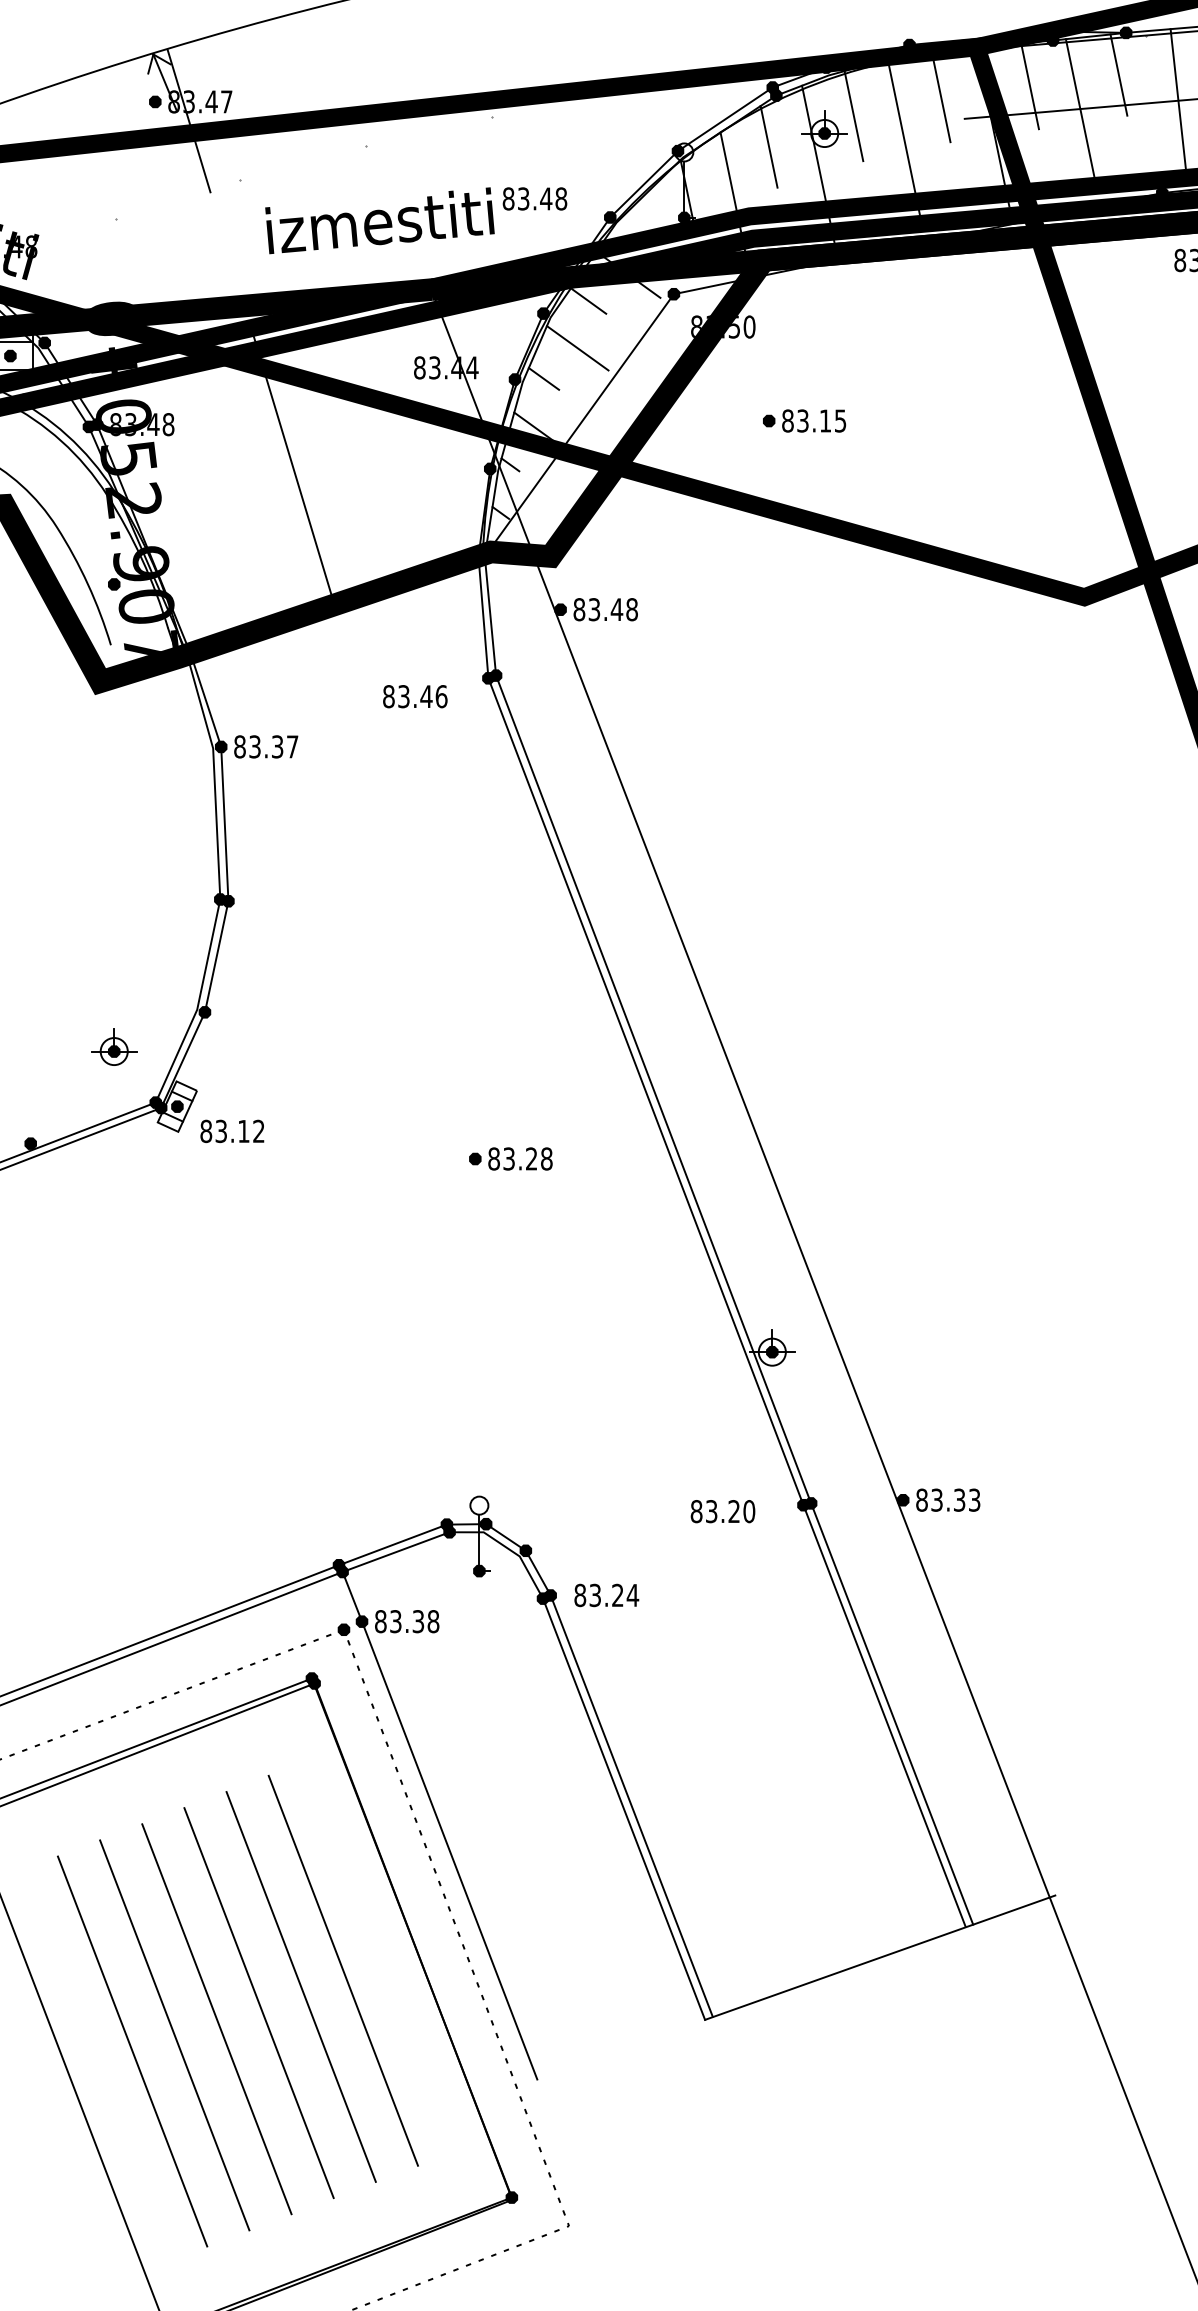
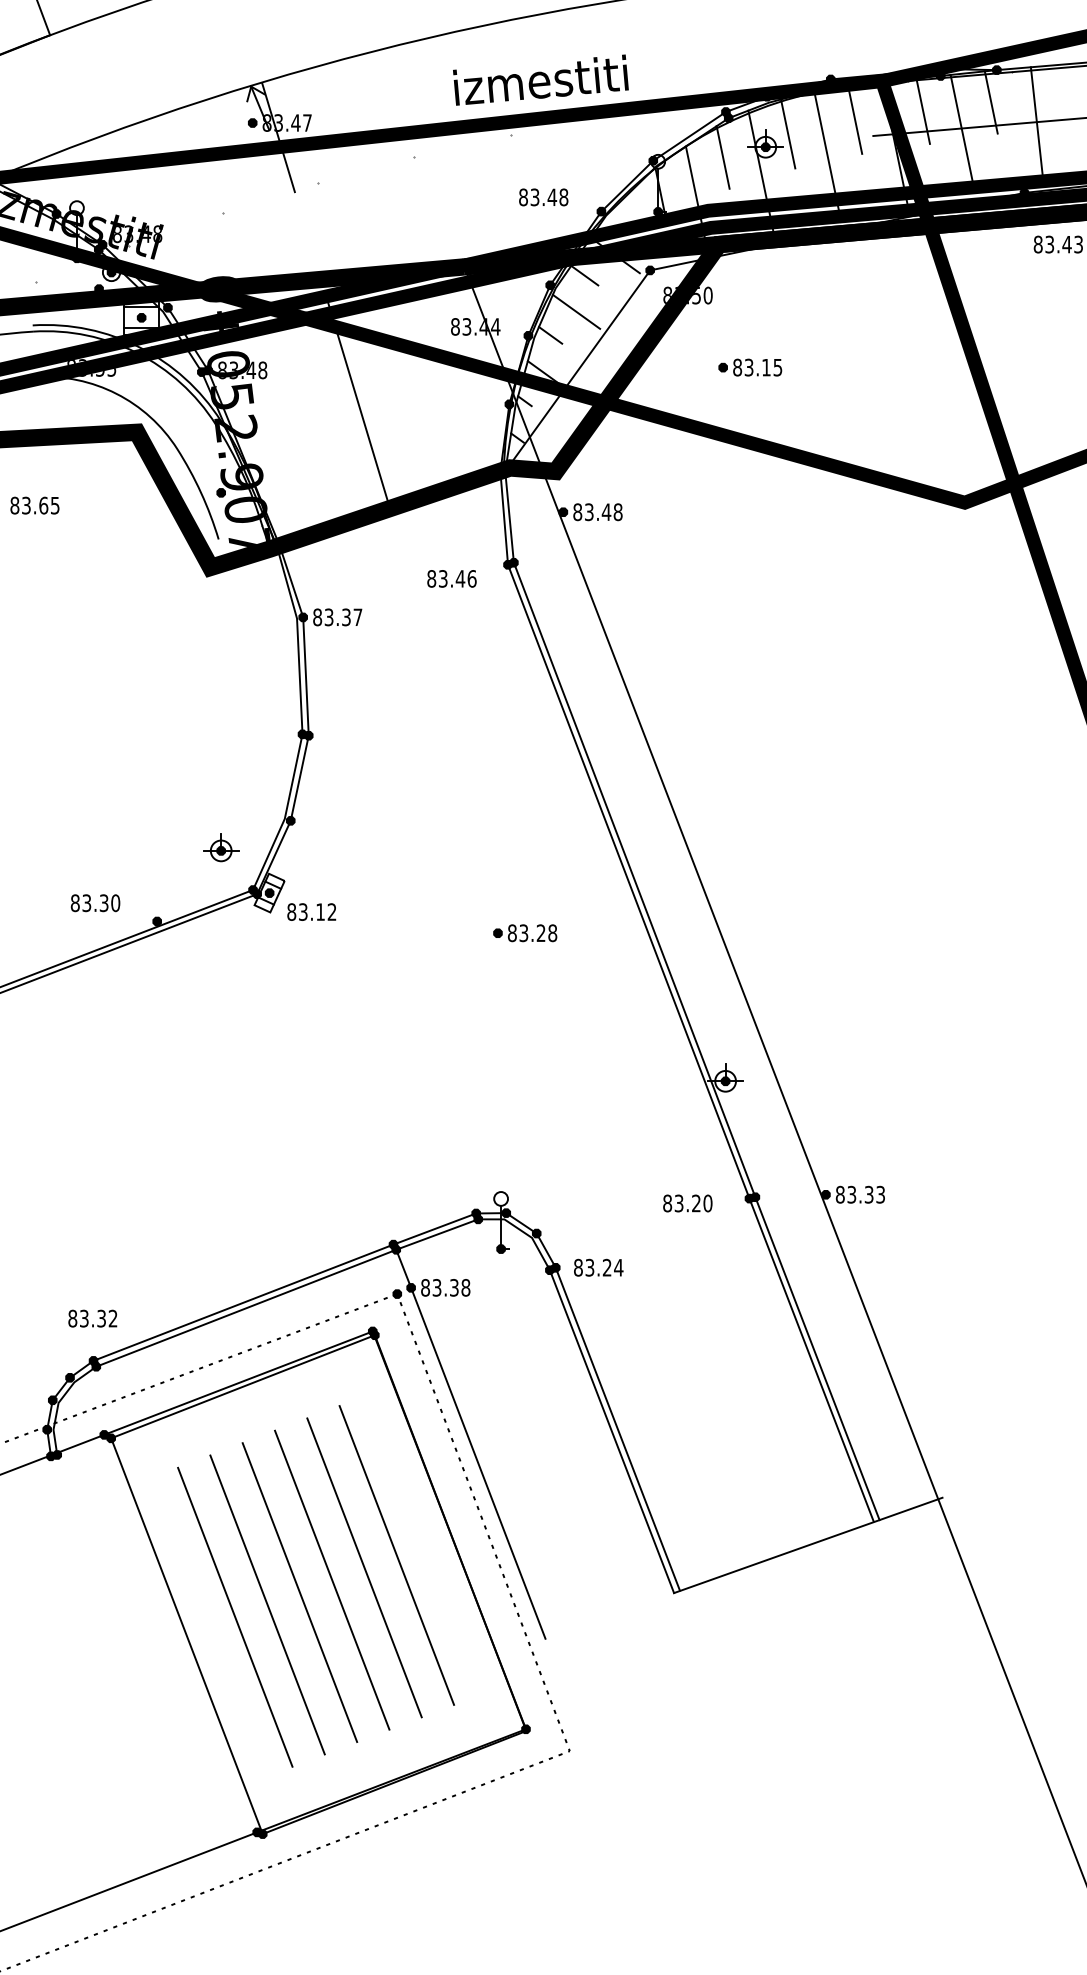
text: (379, 219) -> (540, 79), moved

